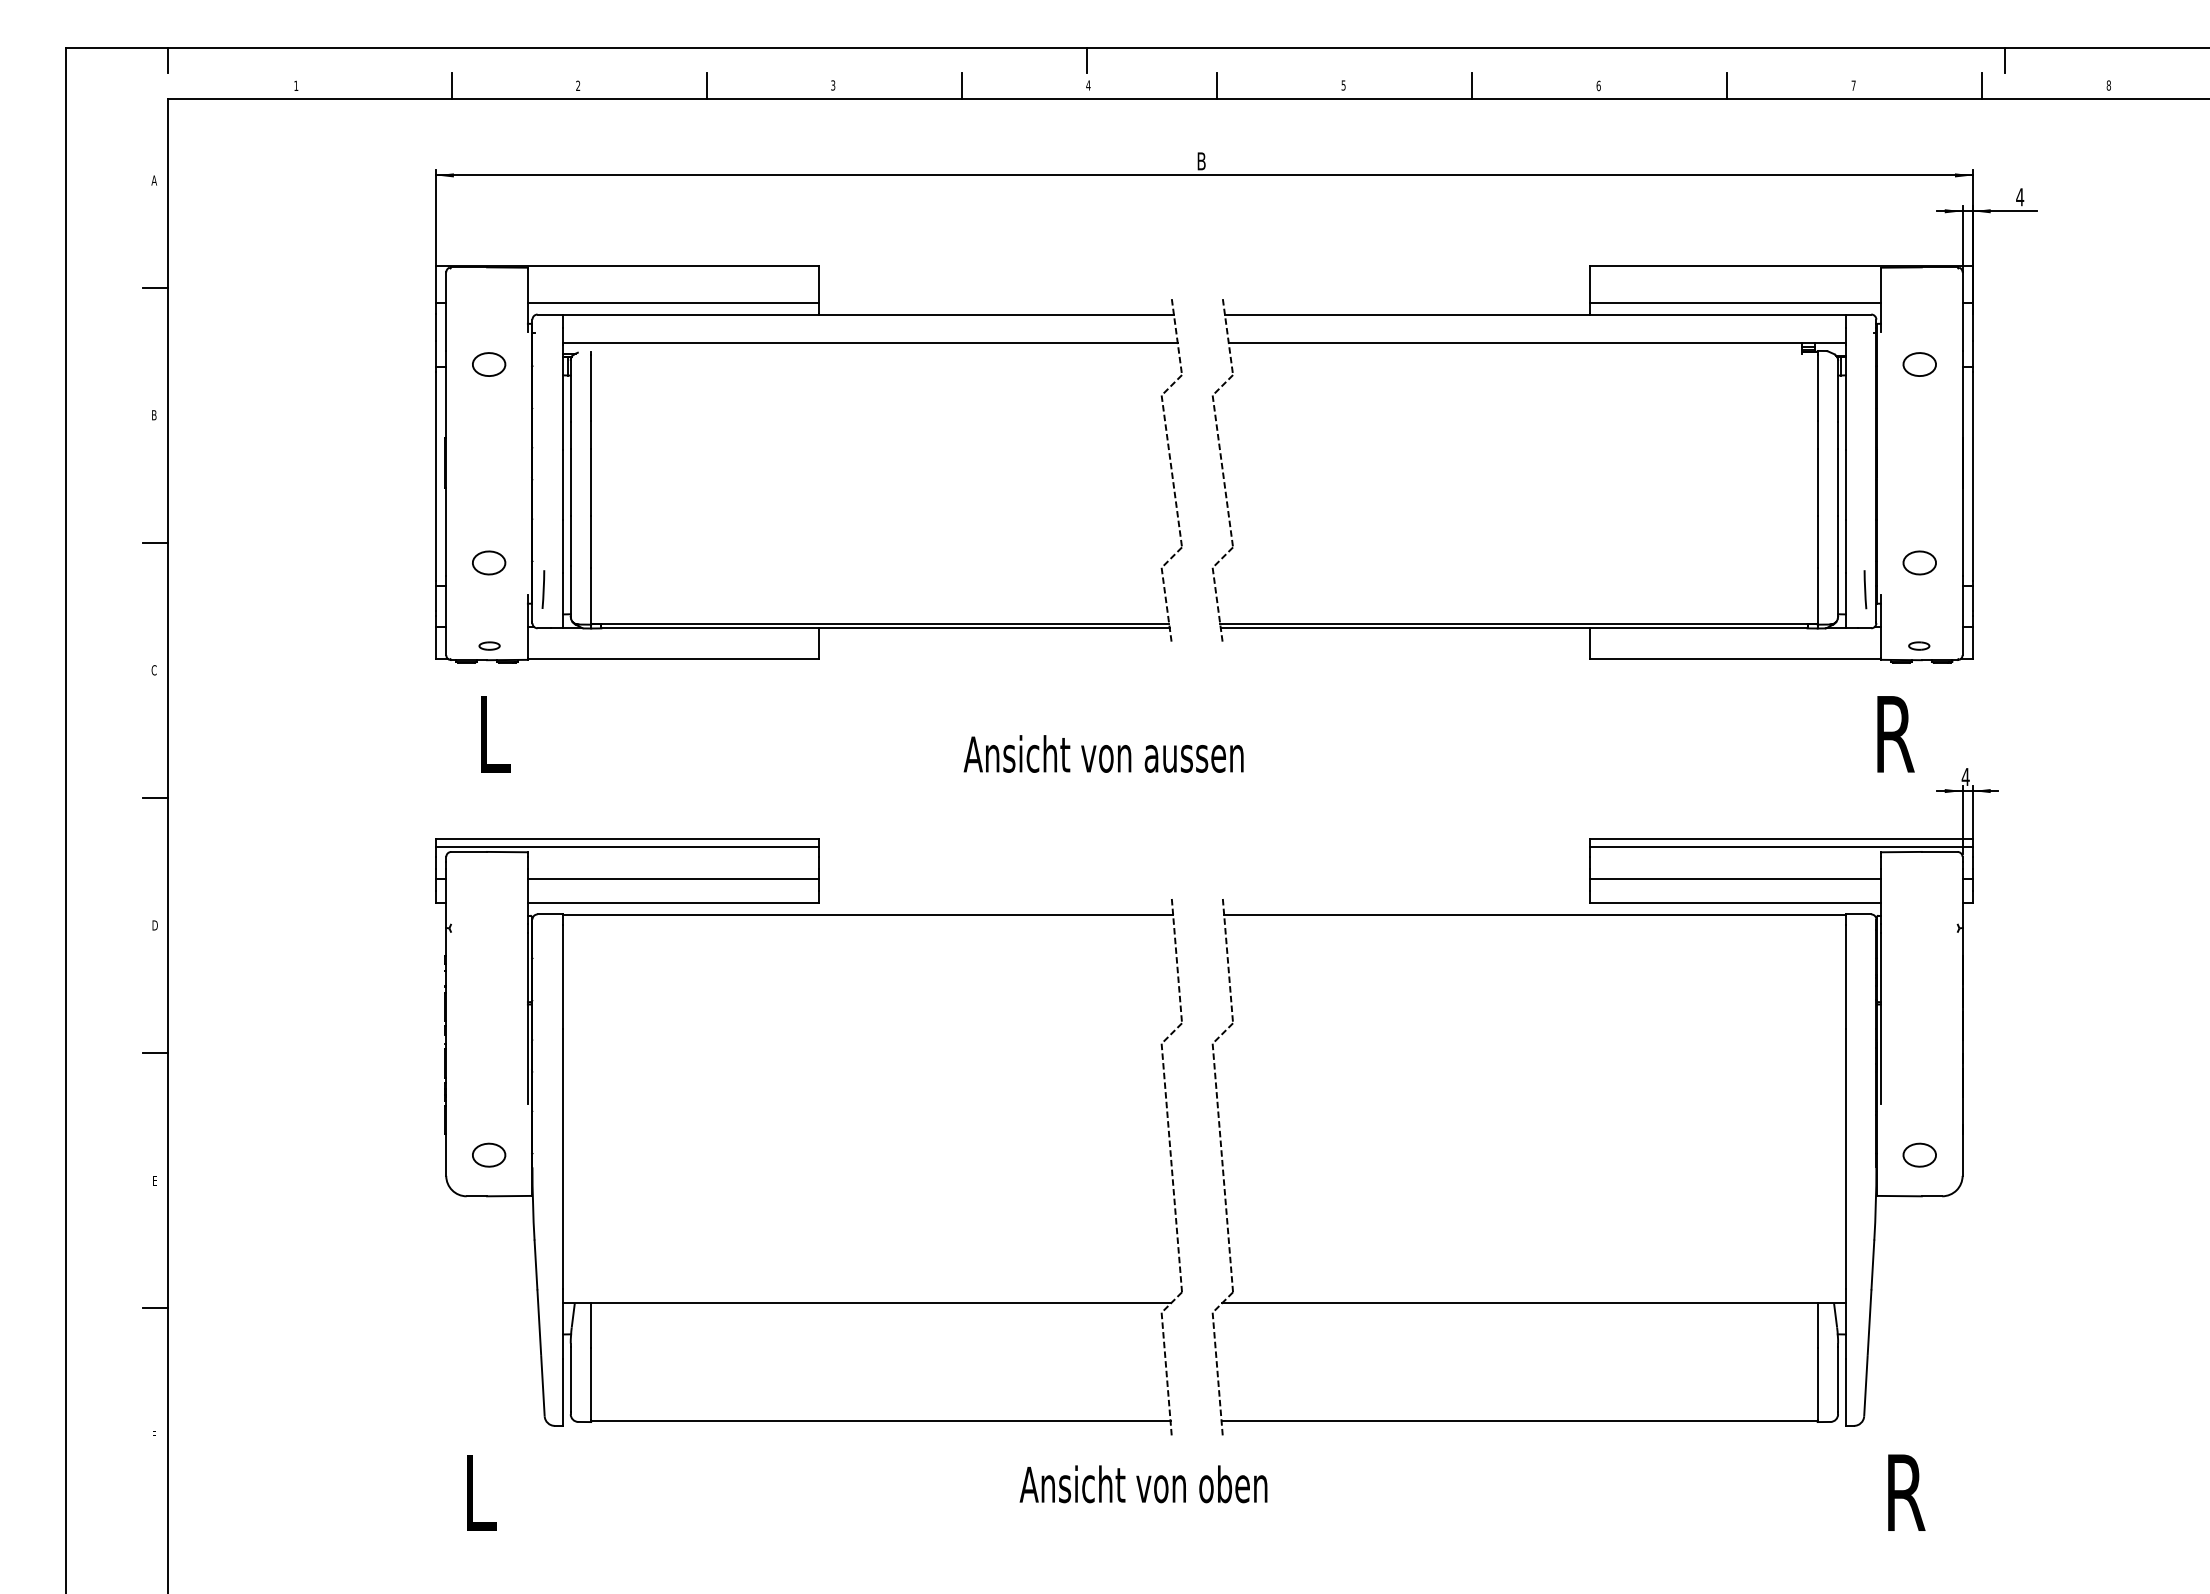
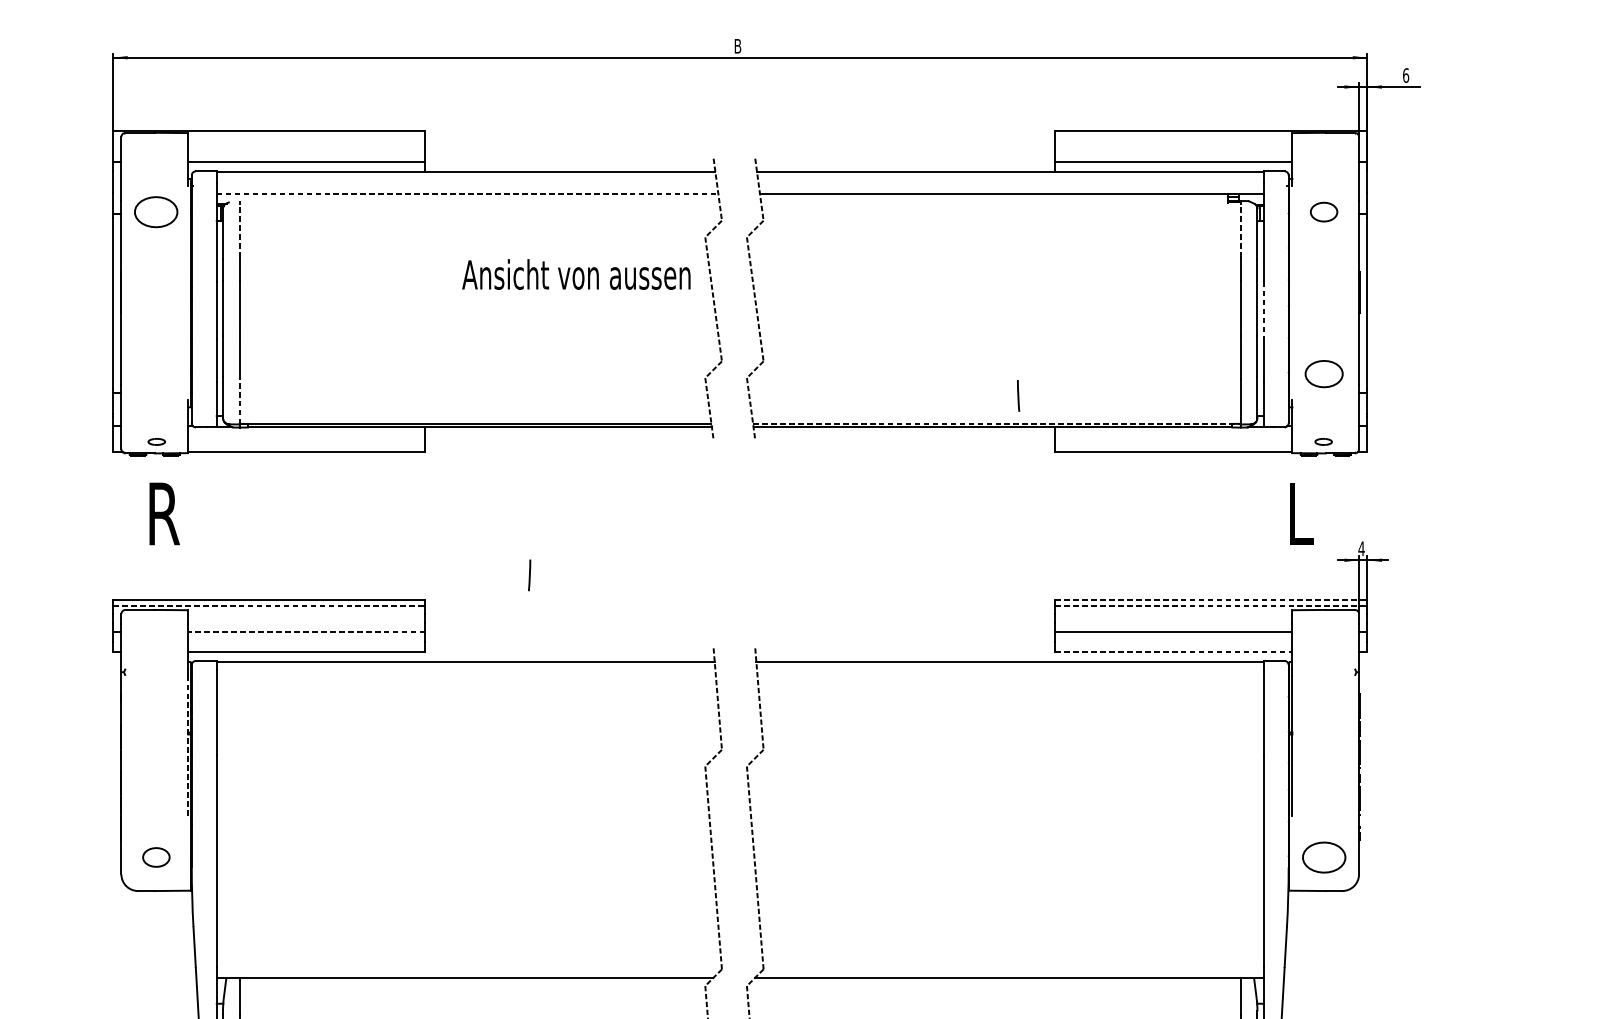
text: (2020, 197) -> (1406, 75), 4 -> 6
line: (870, 342) -> (467, 194), solid -> dashed
part: (489, 364) -> (156, 212), size x1.6
line: (591, 387) -> (239, 230), solid -> dashed
line: (1817, 387) -> (1240, 230), solid -> dashed
line: (1845, 485) -> (1263, 310), solid -> dashed
part: (489, 562) -> (156, 373), removed
part: (1919, 562) -> (1323, 373), size x1.4
line: (543, 589) -> (529, 575), moved
line: (1865, 589) -> (1018, 395), moved
line: (591, 596) -> (239, 401), solid -> dashed
line: (1518, 623) -> (996, 423), solid -> dashed
text: (499, 734) -> (164, 514), L -> R
text: (1895, 734) -> (1304, 514), R -> L
text: (1103, 753) -> (576, 274), moved
line: (1781, 839) -> (1211, 599), solid -> dashed
line: (627, 846) -> (269, 605), solid -> dashed
line: (1781, 846) -> (1211, 605), solid -> dashed
line: (672, 878) -> (306, 631), solid -> dashed
line: (1736, 902) -> (1174, 651), solid -> dashed
line: (527, 1018) -> (187, 745), solid -> dashed
part: (1919, 1154) -> (1323, 856), size x1.6

